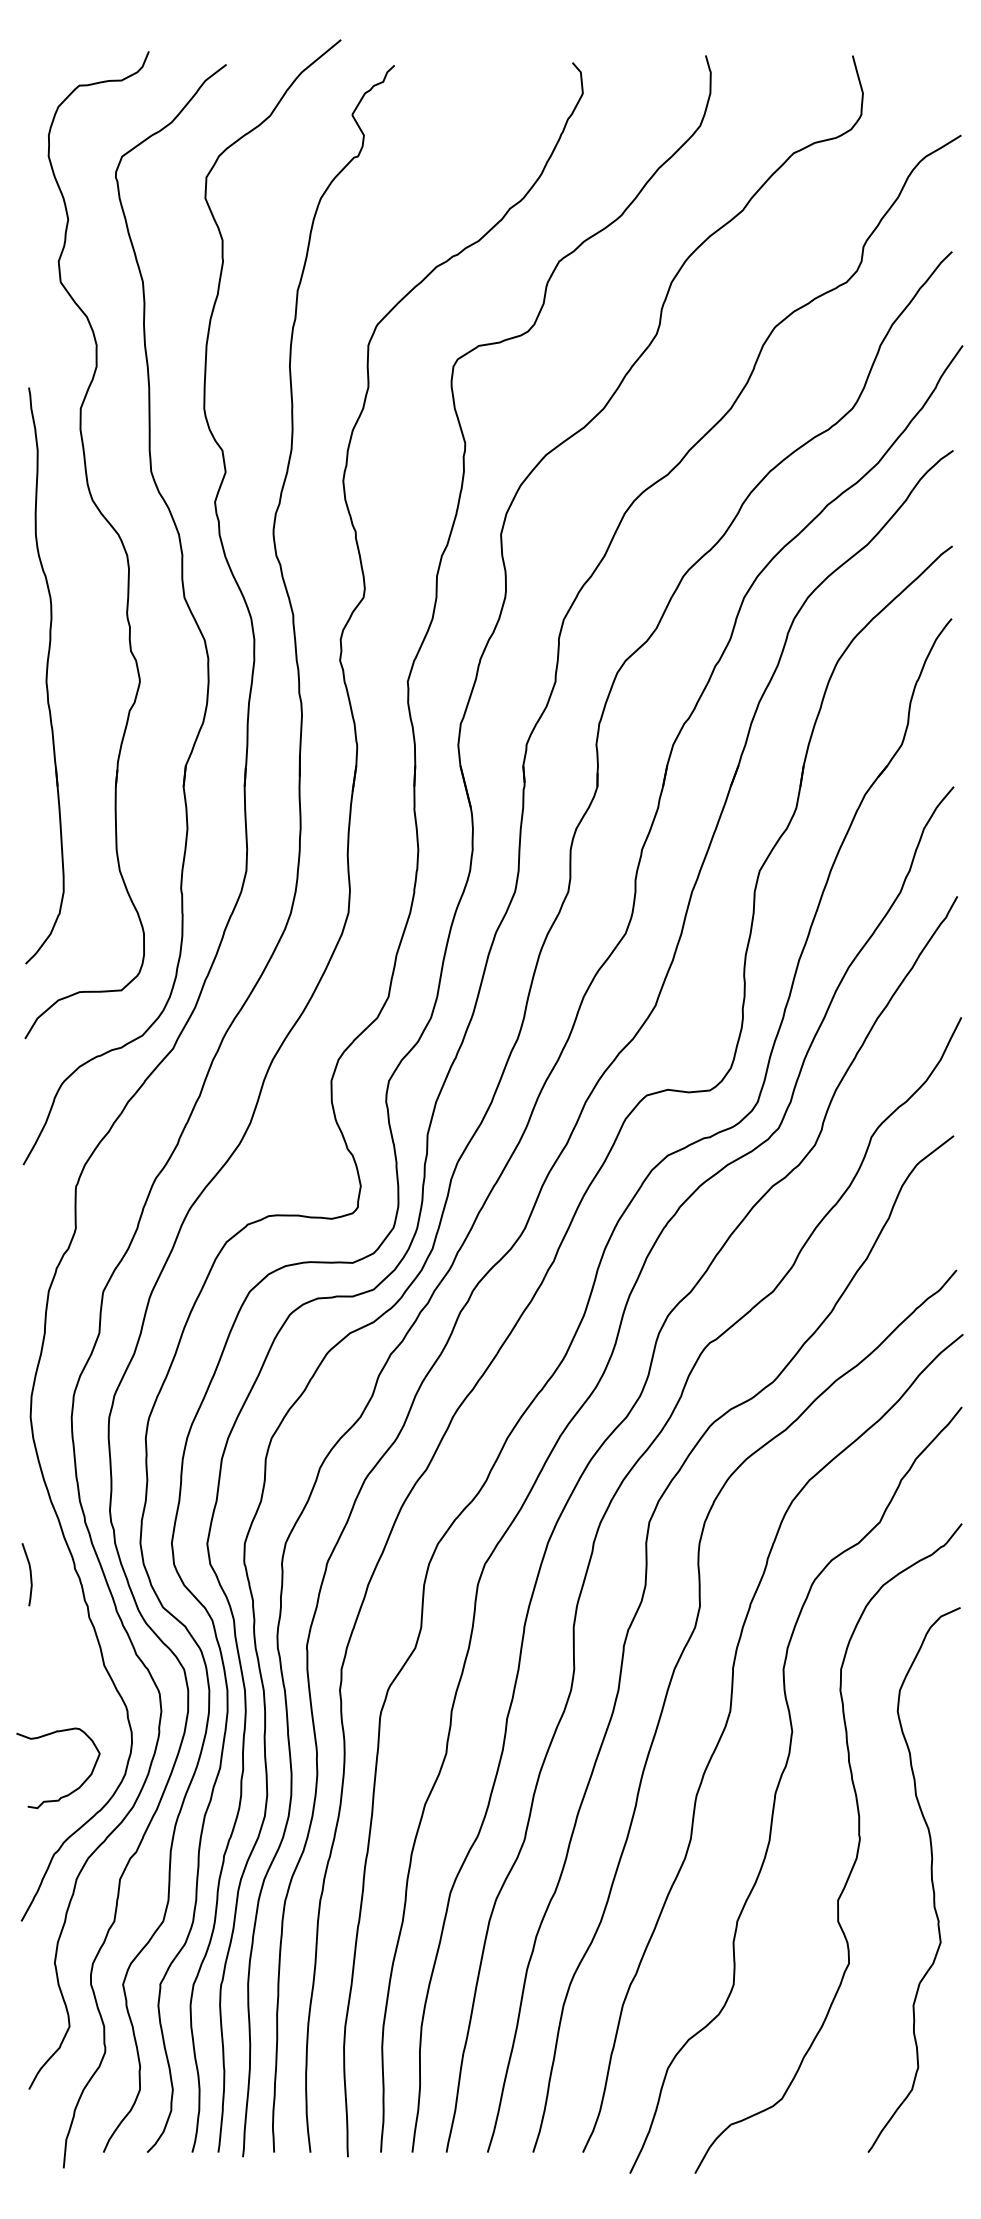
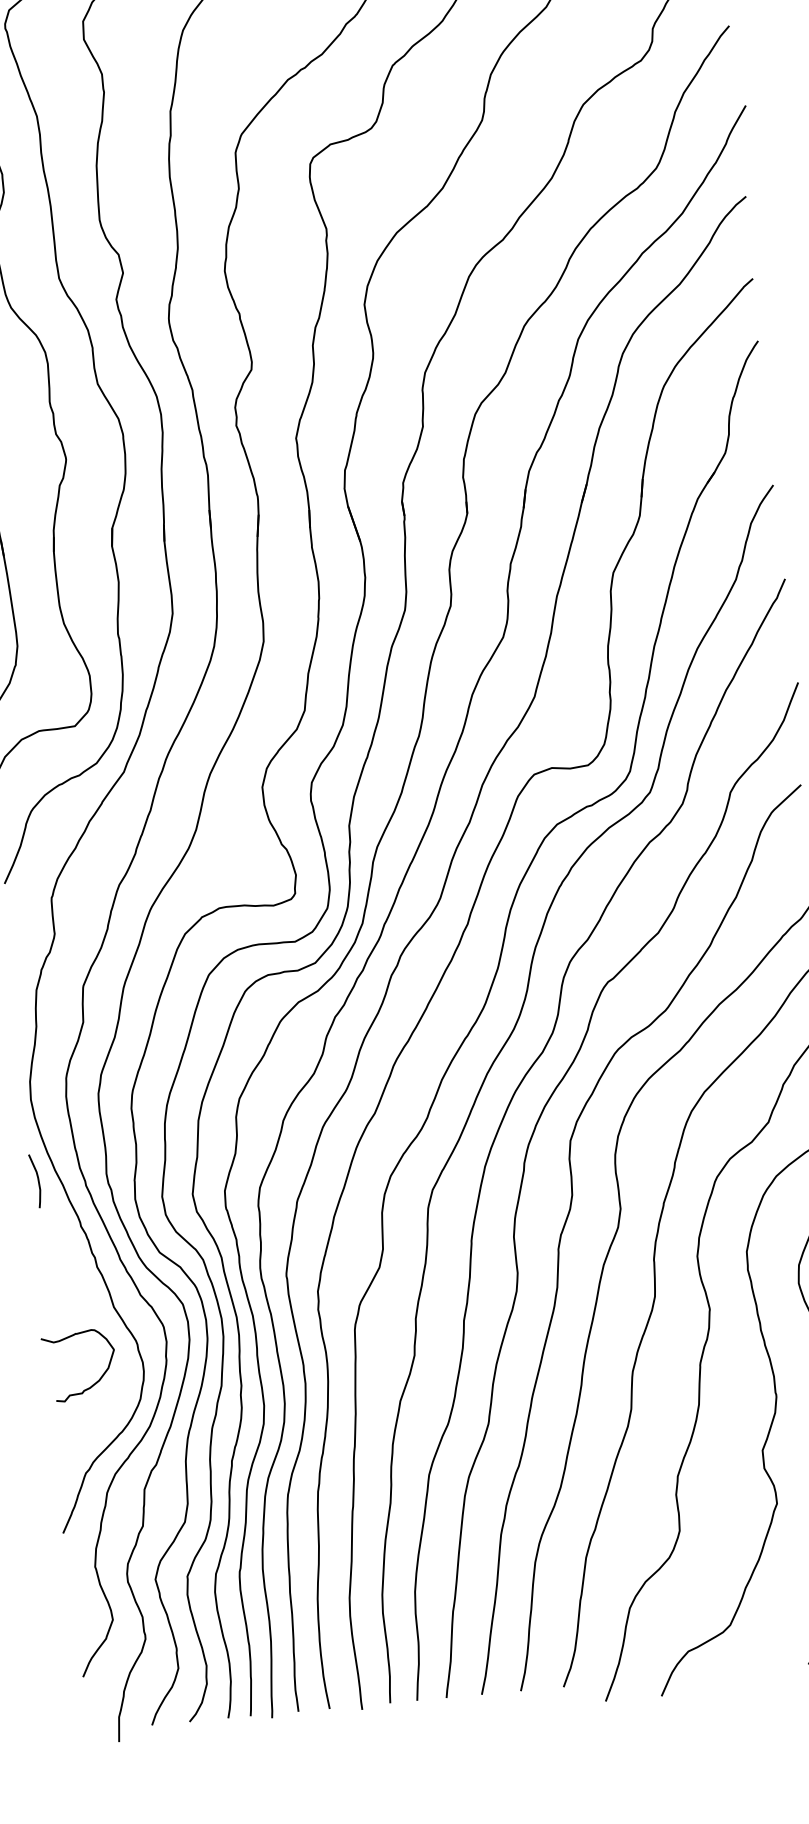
curve: (29, 1572) -> (37, 1179), moved
curve: (74, 1789) -> (95, 1382), moved

